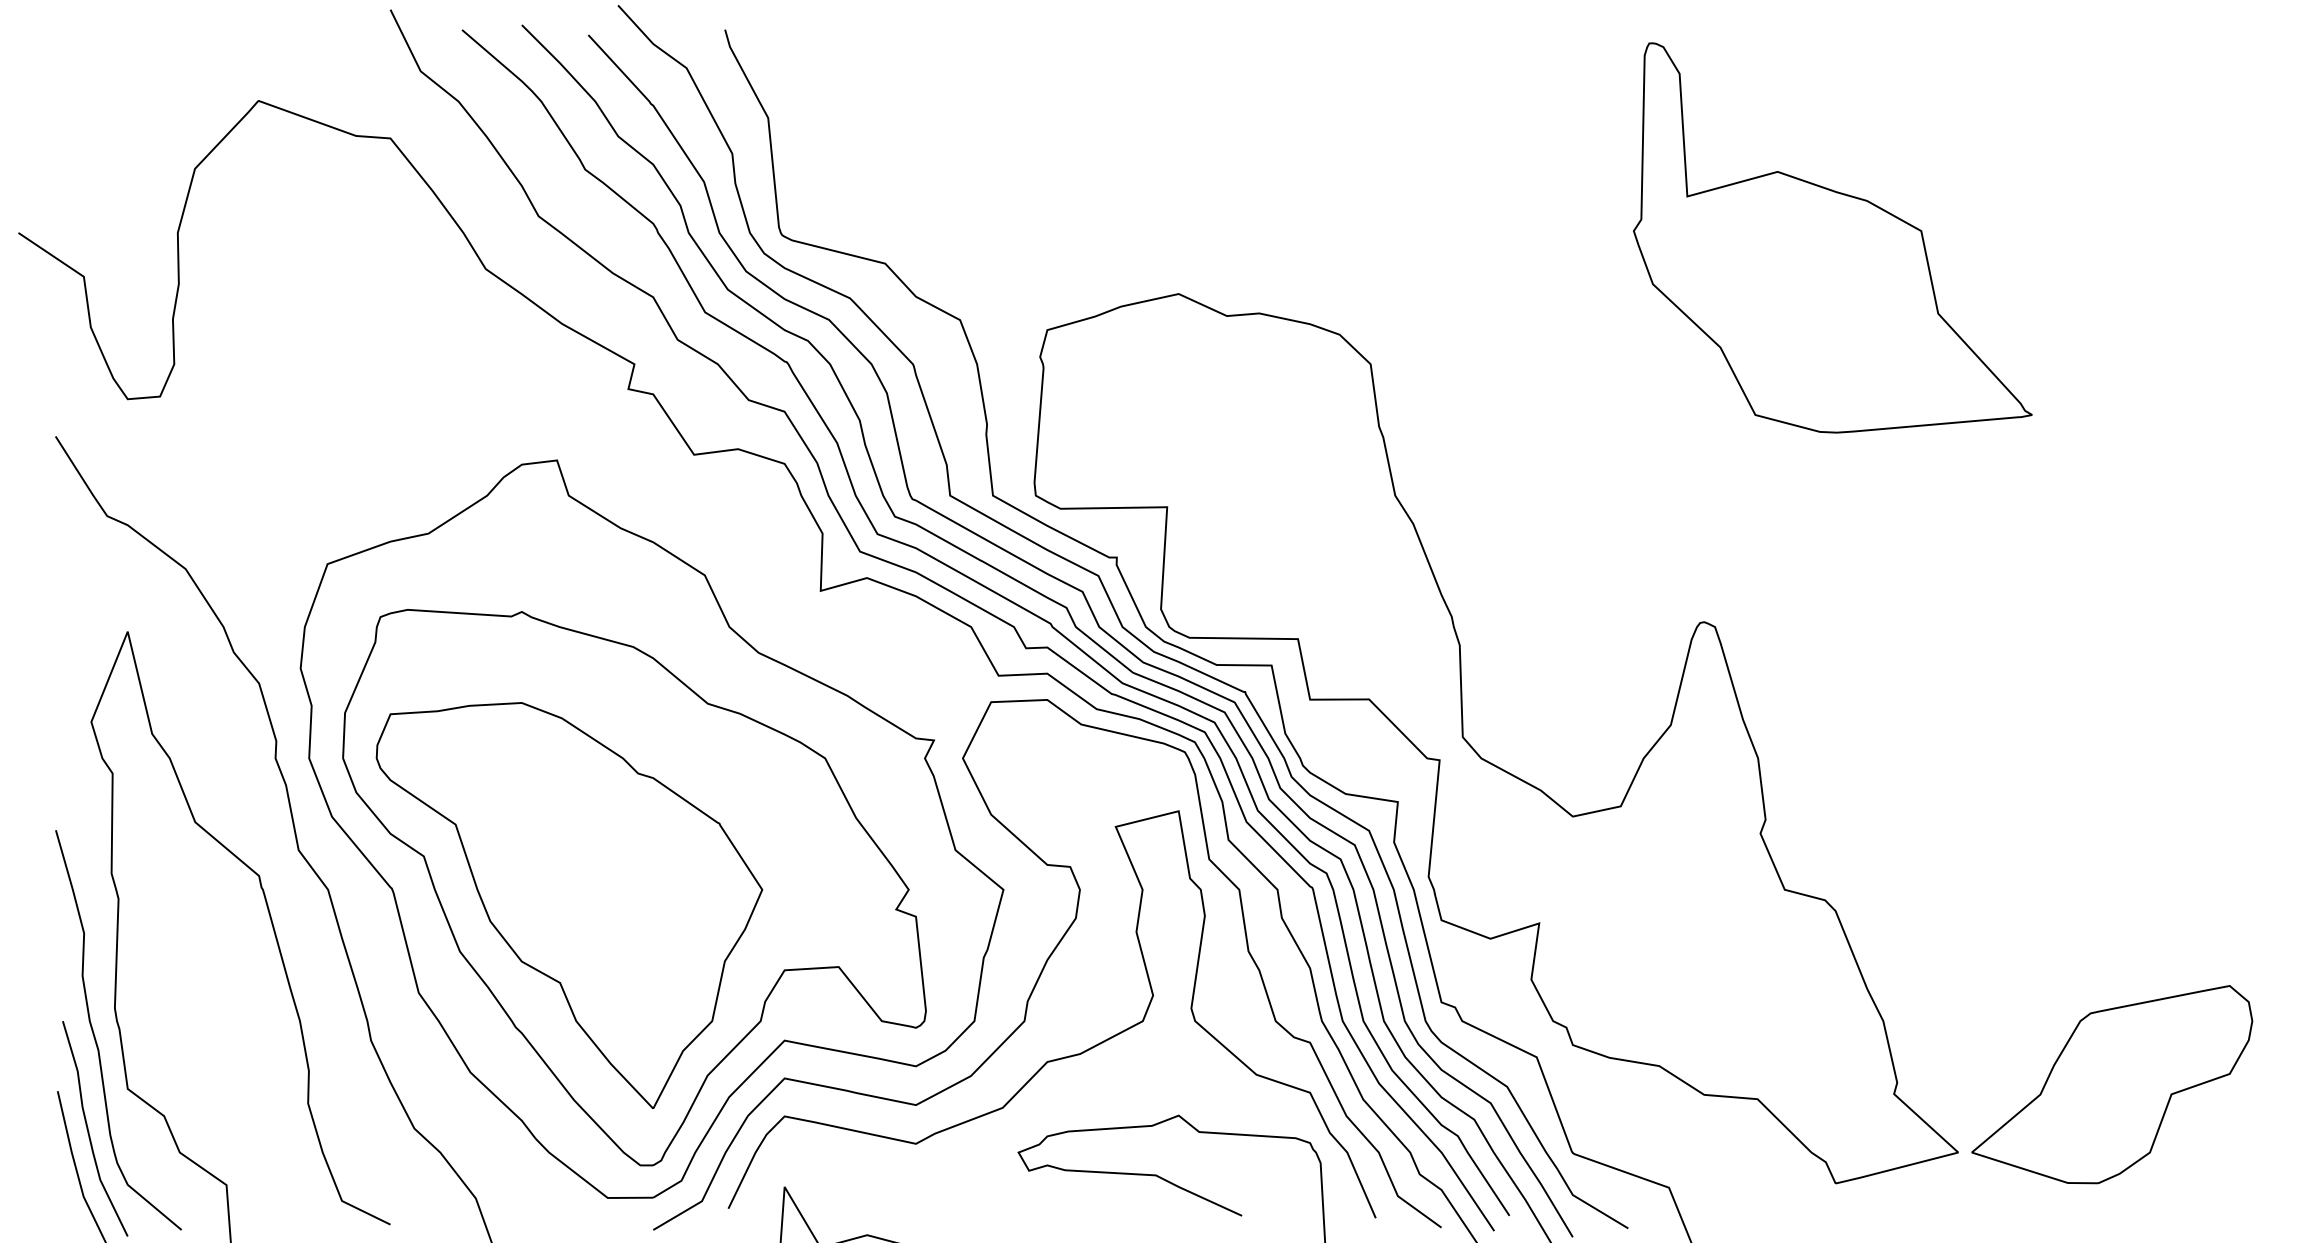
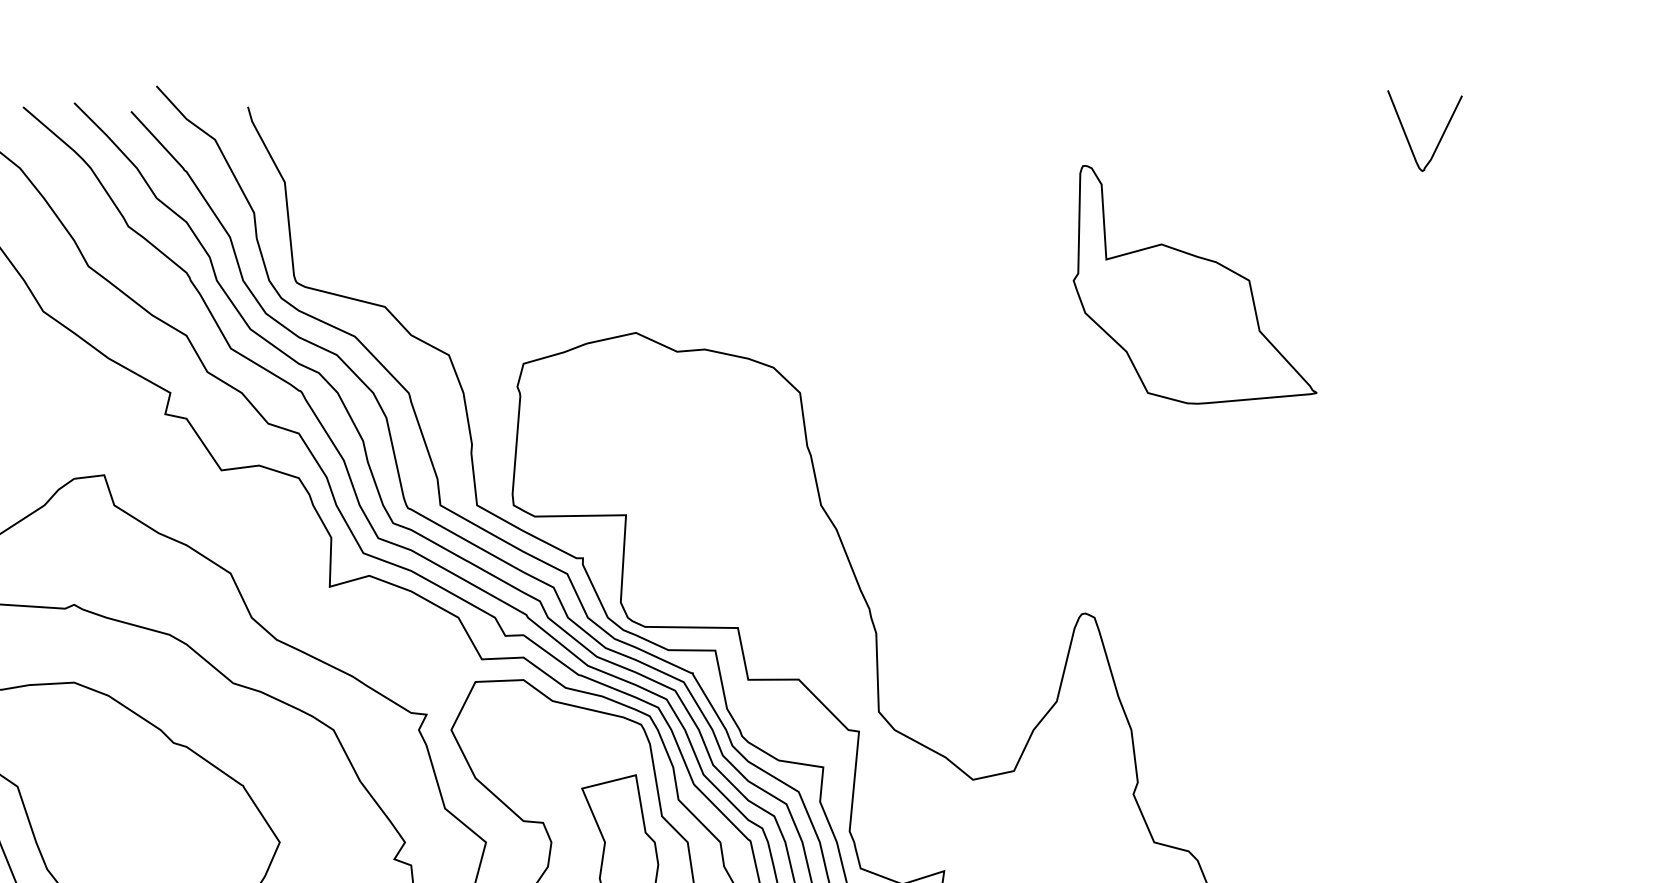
curve: (2119, 66) -> (1440, 138), added
part: (1832, 237) -> (1195, 284), size x0.71

